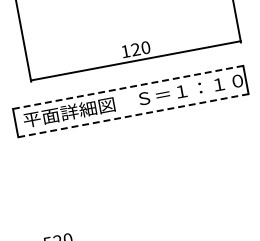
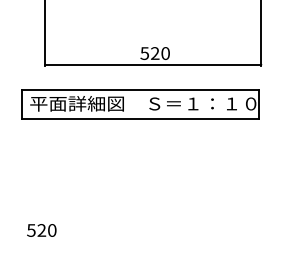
text: (125, 51) -> (144, 53), 120 -> 520
line: (128, 87) -> (140, 89), dashed -> solid
line: (133, 115) -> (140, 118), dashed -> solid

